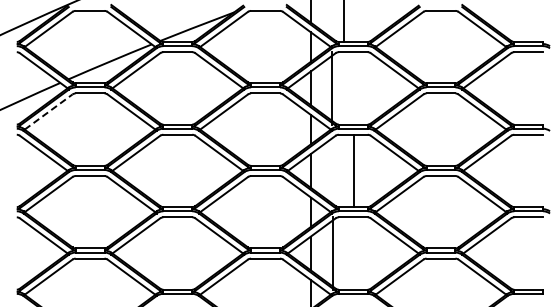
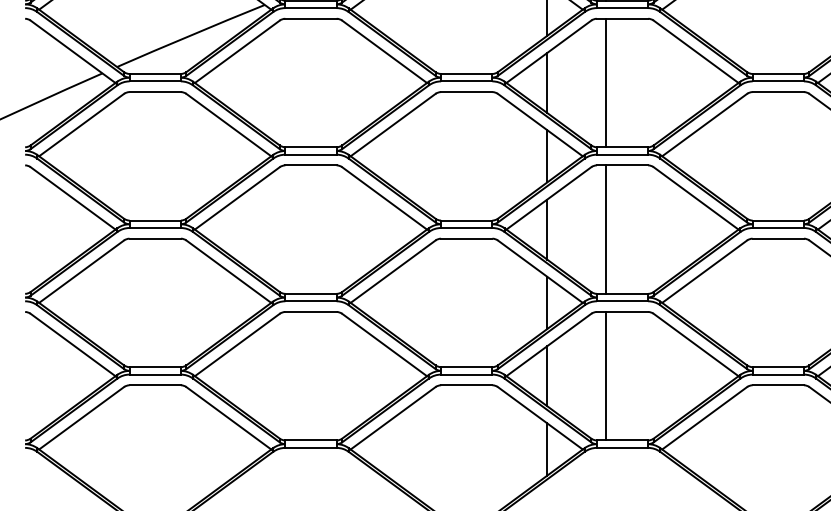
line: (331, 88) -> (605, 83), moved
line: (48, 112) -> (81, 125), dashed -> solid
line: (353, 170) -> (605, 228), moved
line: (332, 253) -> (605, 376), moved

